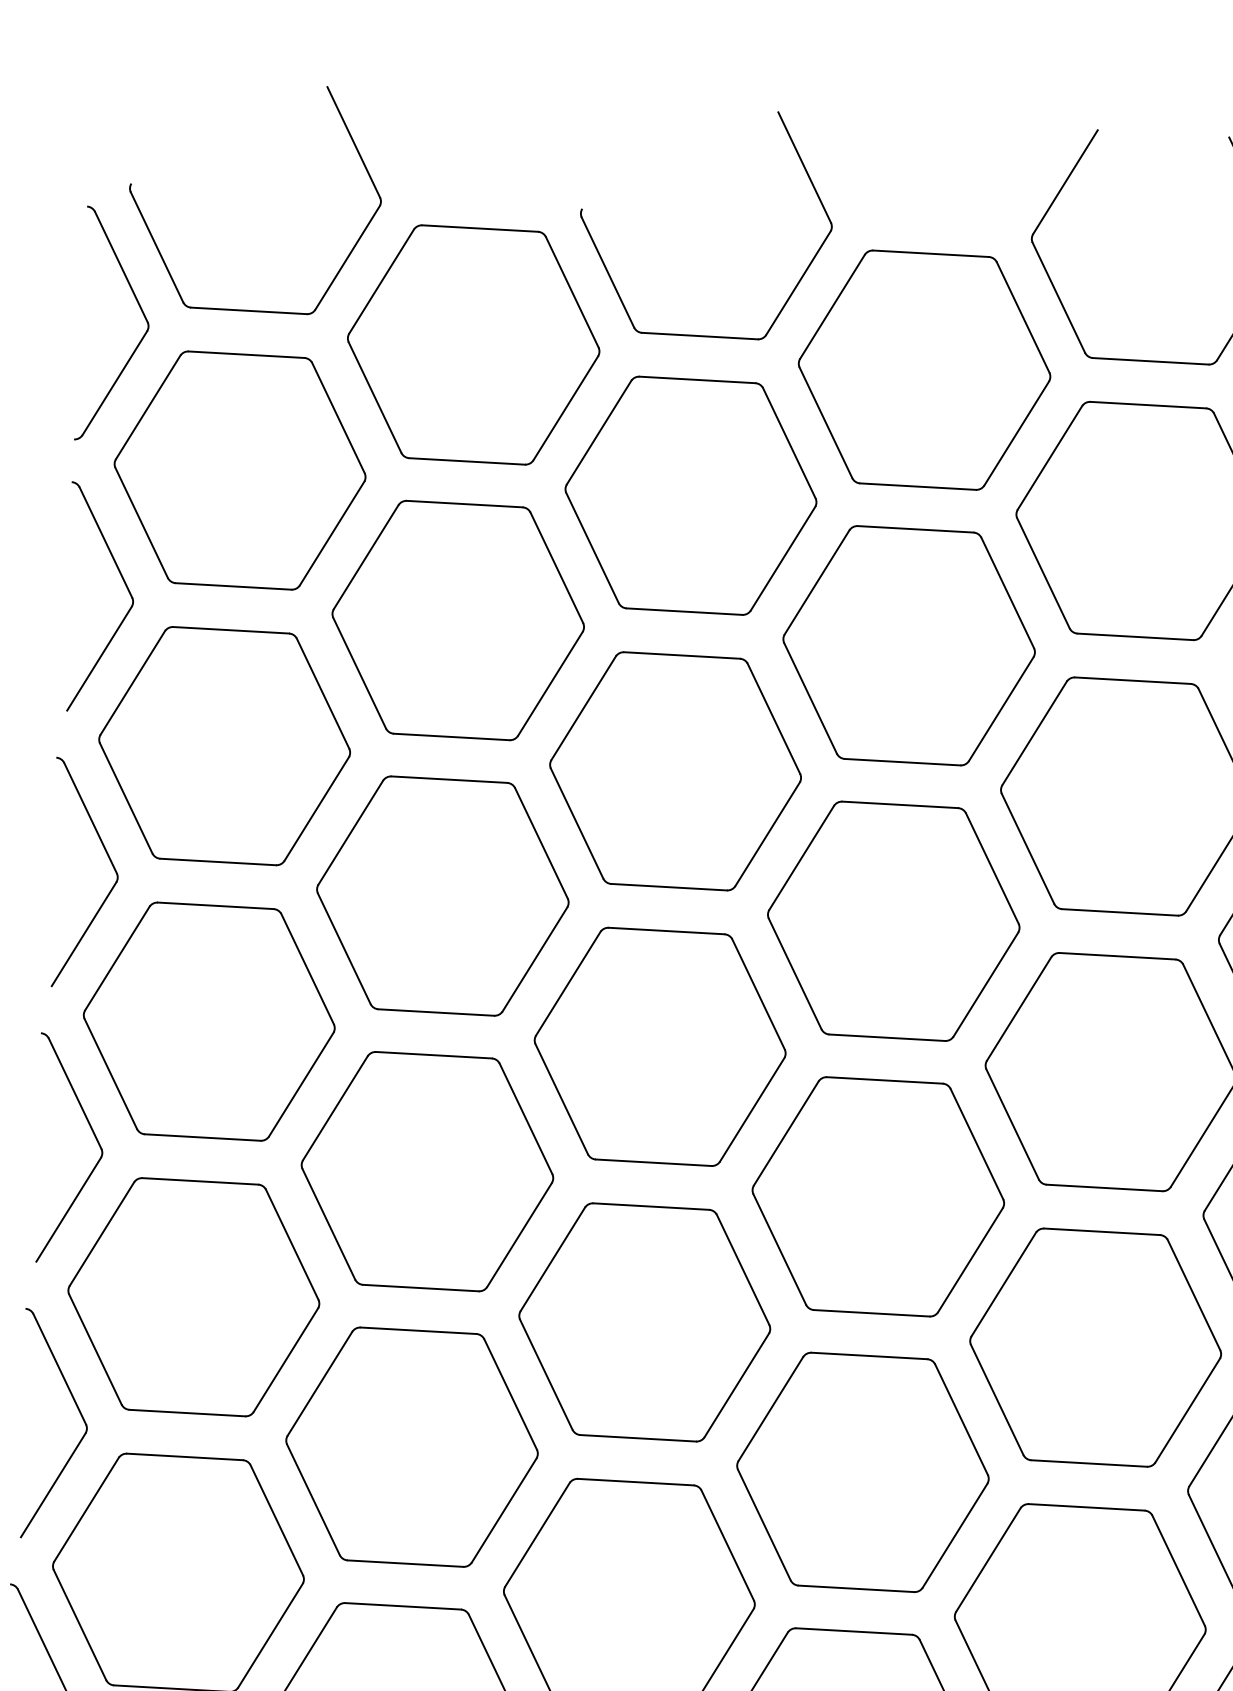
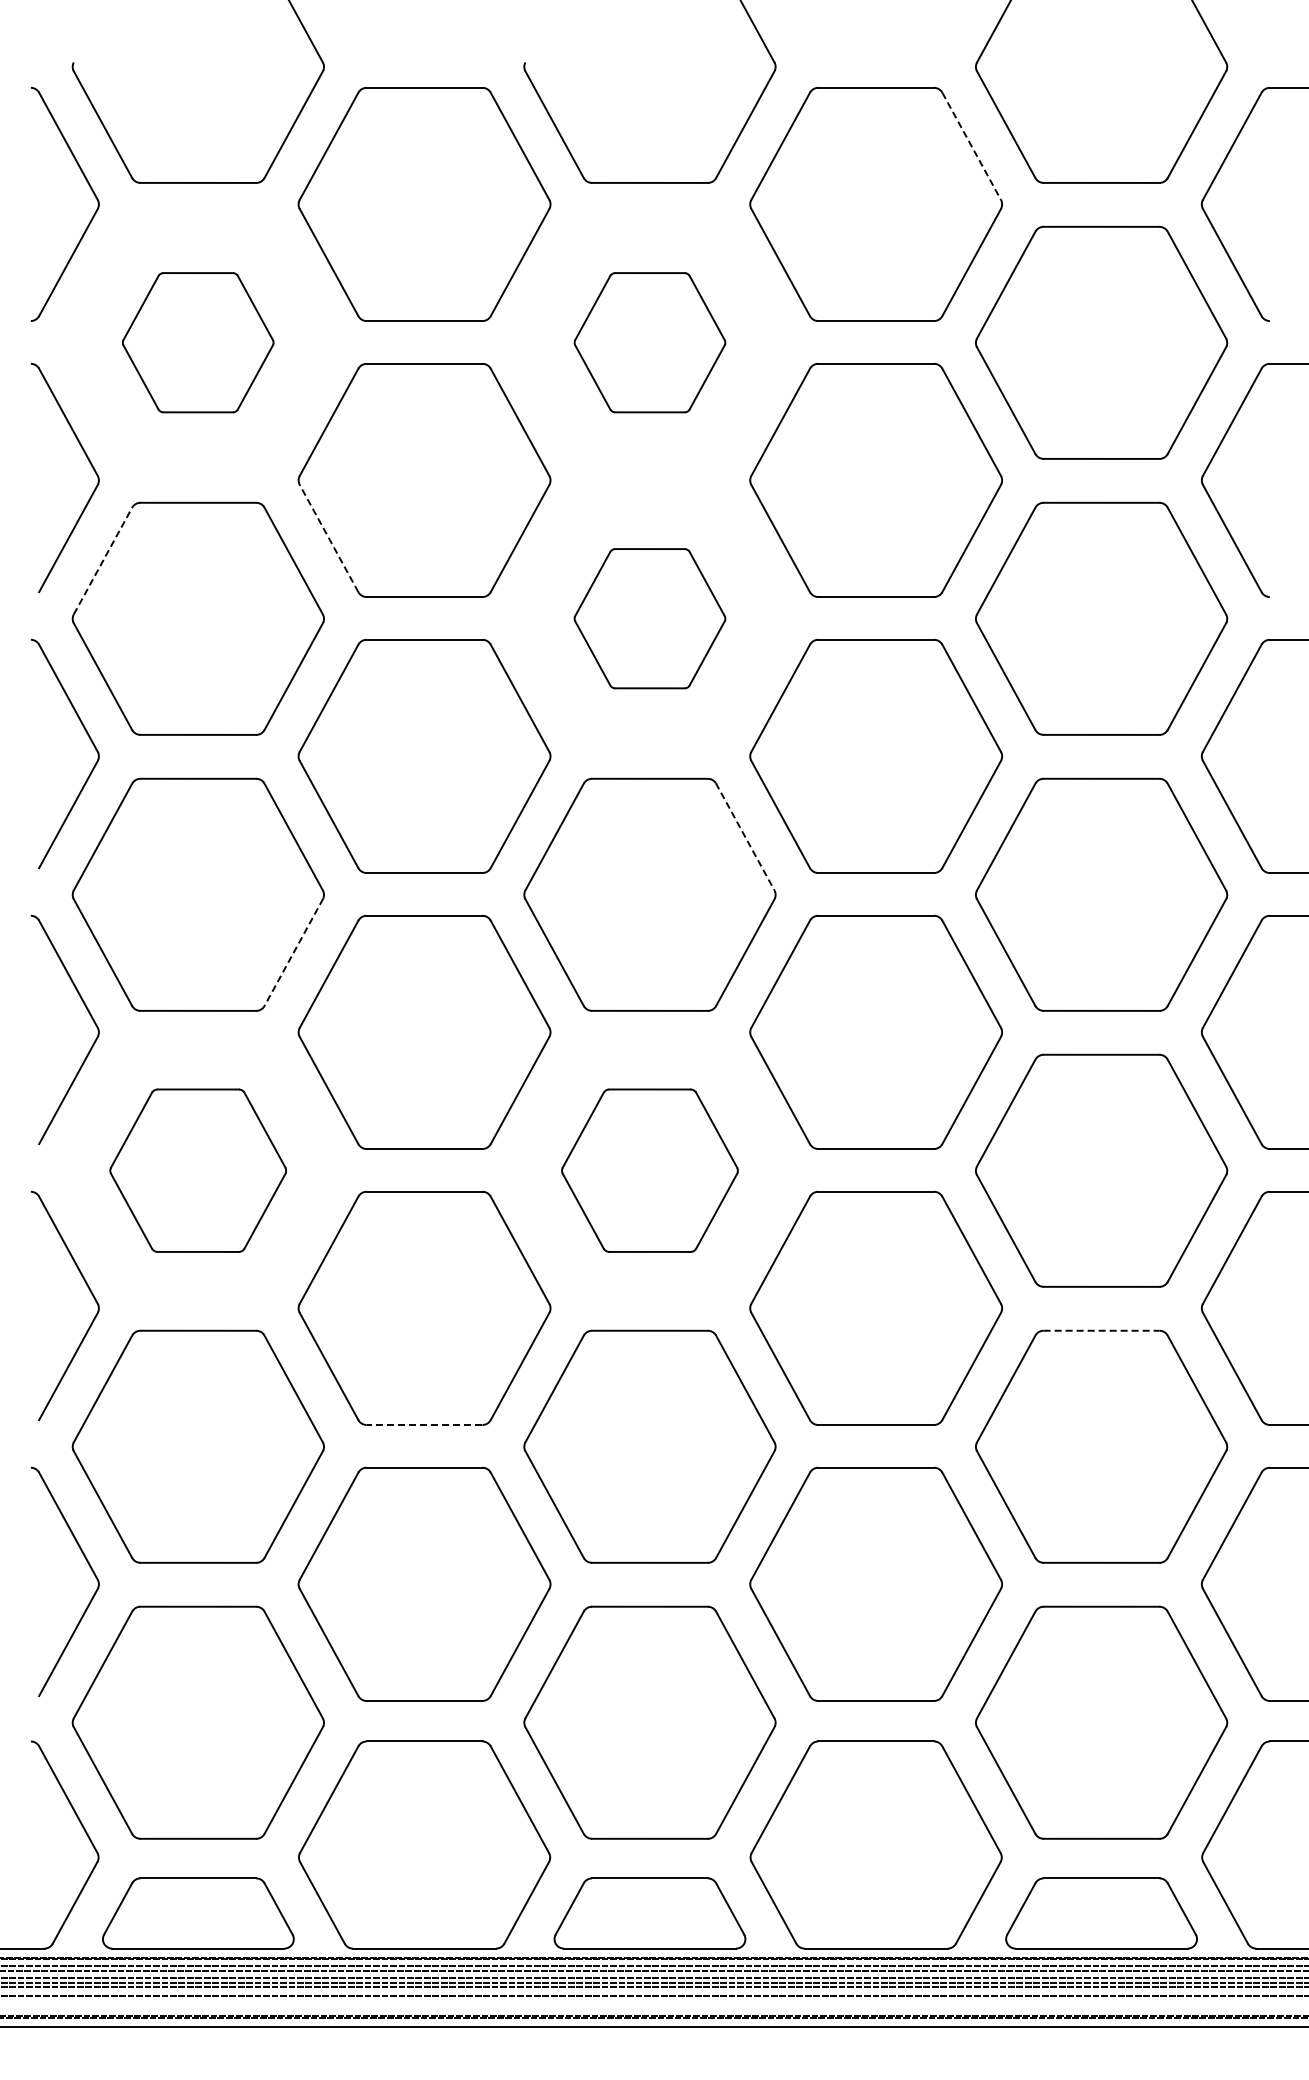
line: (1022, 317) -> (971, 146), solid -> dashed
part: (239, 470) -> (197, 342), size x0.6
part: (690, 495) -> (649, 342), size x0.6
line: (359, 673) -> (328, 538), solid -> dashed
line: (133, 682) -> (103, 560), solid -> dashed
part: (675, 770) -> (649, 618), size x0.6
line: (758, 994) -> (745, 837), solid -> dashed
line: (301, 1084) -> (293, 952), solid -> dashed
part: (193, 1296) -> (197, 1170), size x0.7
part: (644, 1322) -> (649, 1170), size x0.7
line: (1086, 1507) -> (1101, 1330), solid -> dashed
line: (405, 1563) -> (424, 1424), solid -> dashed

